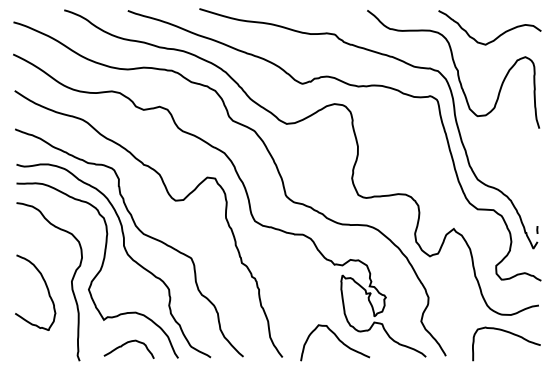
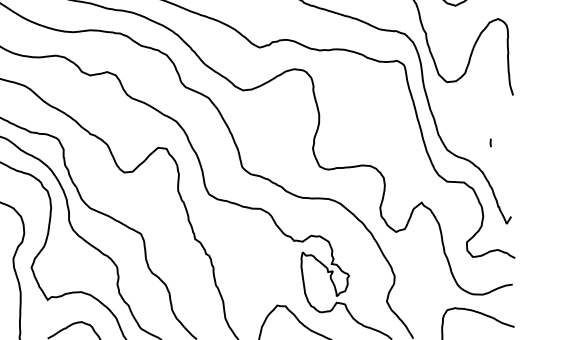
line: (537, 229) -> (490, 142), moved

